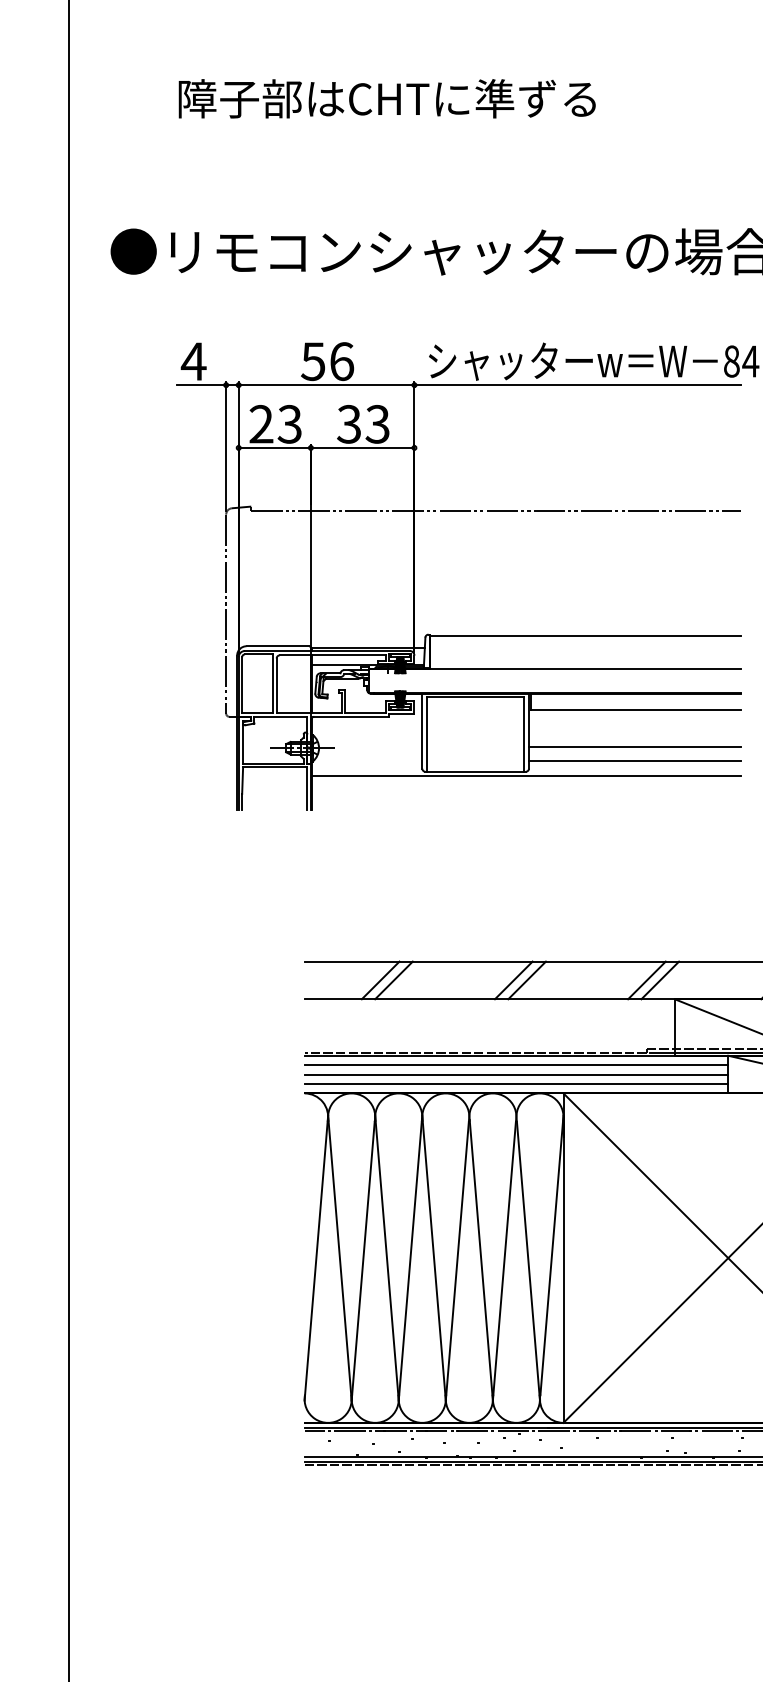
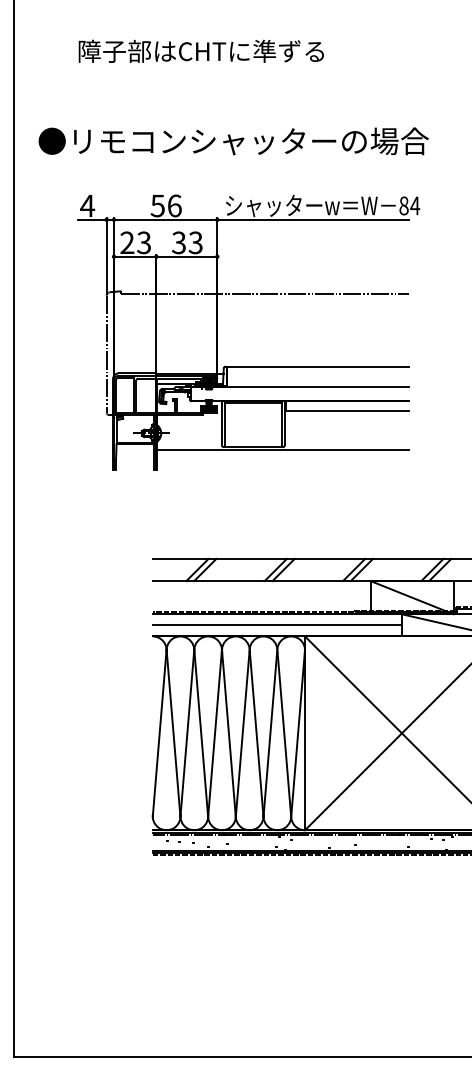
line: (633, 746) -> (346, 432), removed
line: (633, 760) -> (346, 440), removed
line: (514, 1064) -> (276, 619), removed
line: (514, 1083) -> (276, 630), removed

